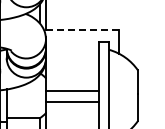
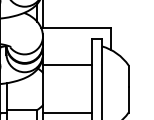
line: (81, 30) -> (76, 28), dashed -> solid
line: (72, 90) -> (67, 64), moved
line: (72, 101) -> (67, 113), moved

